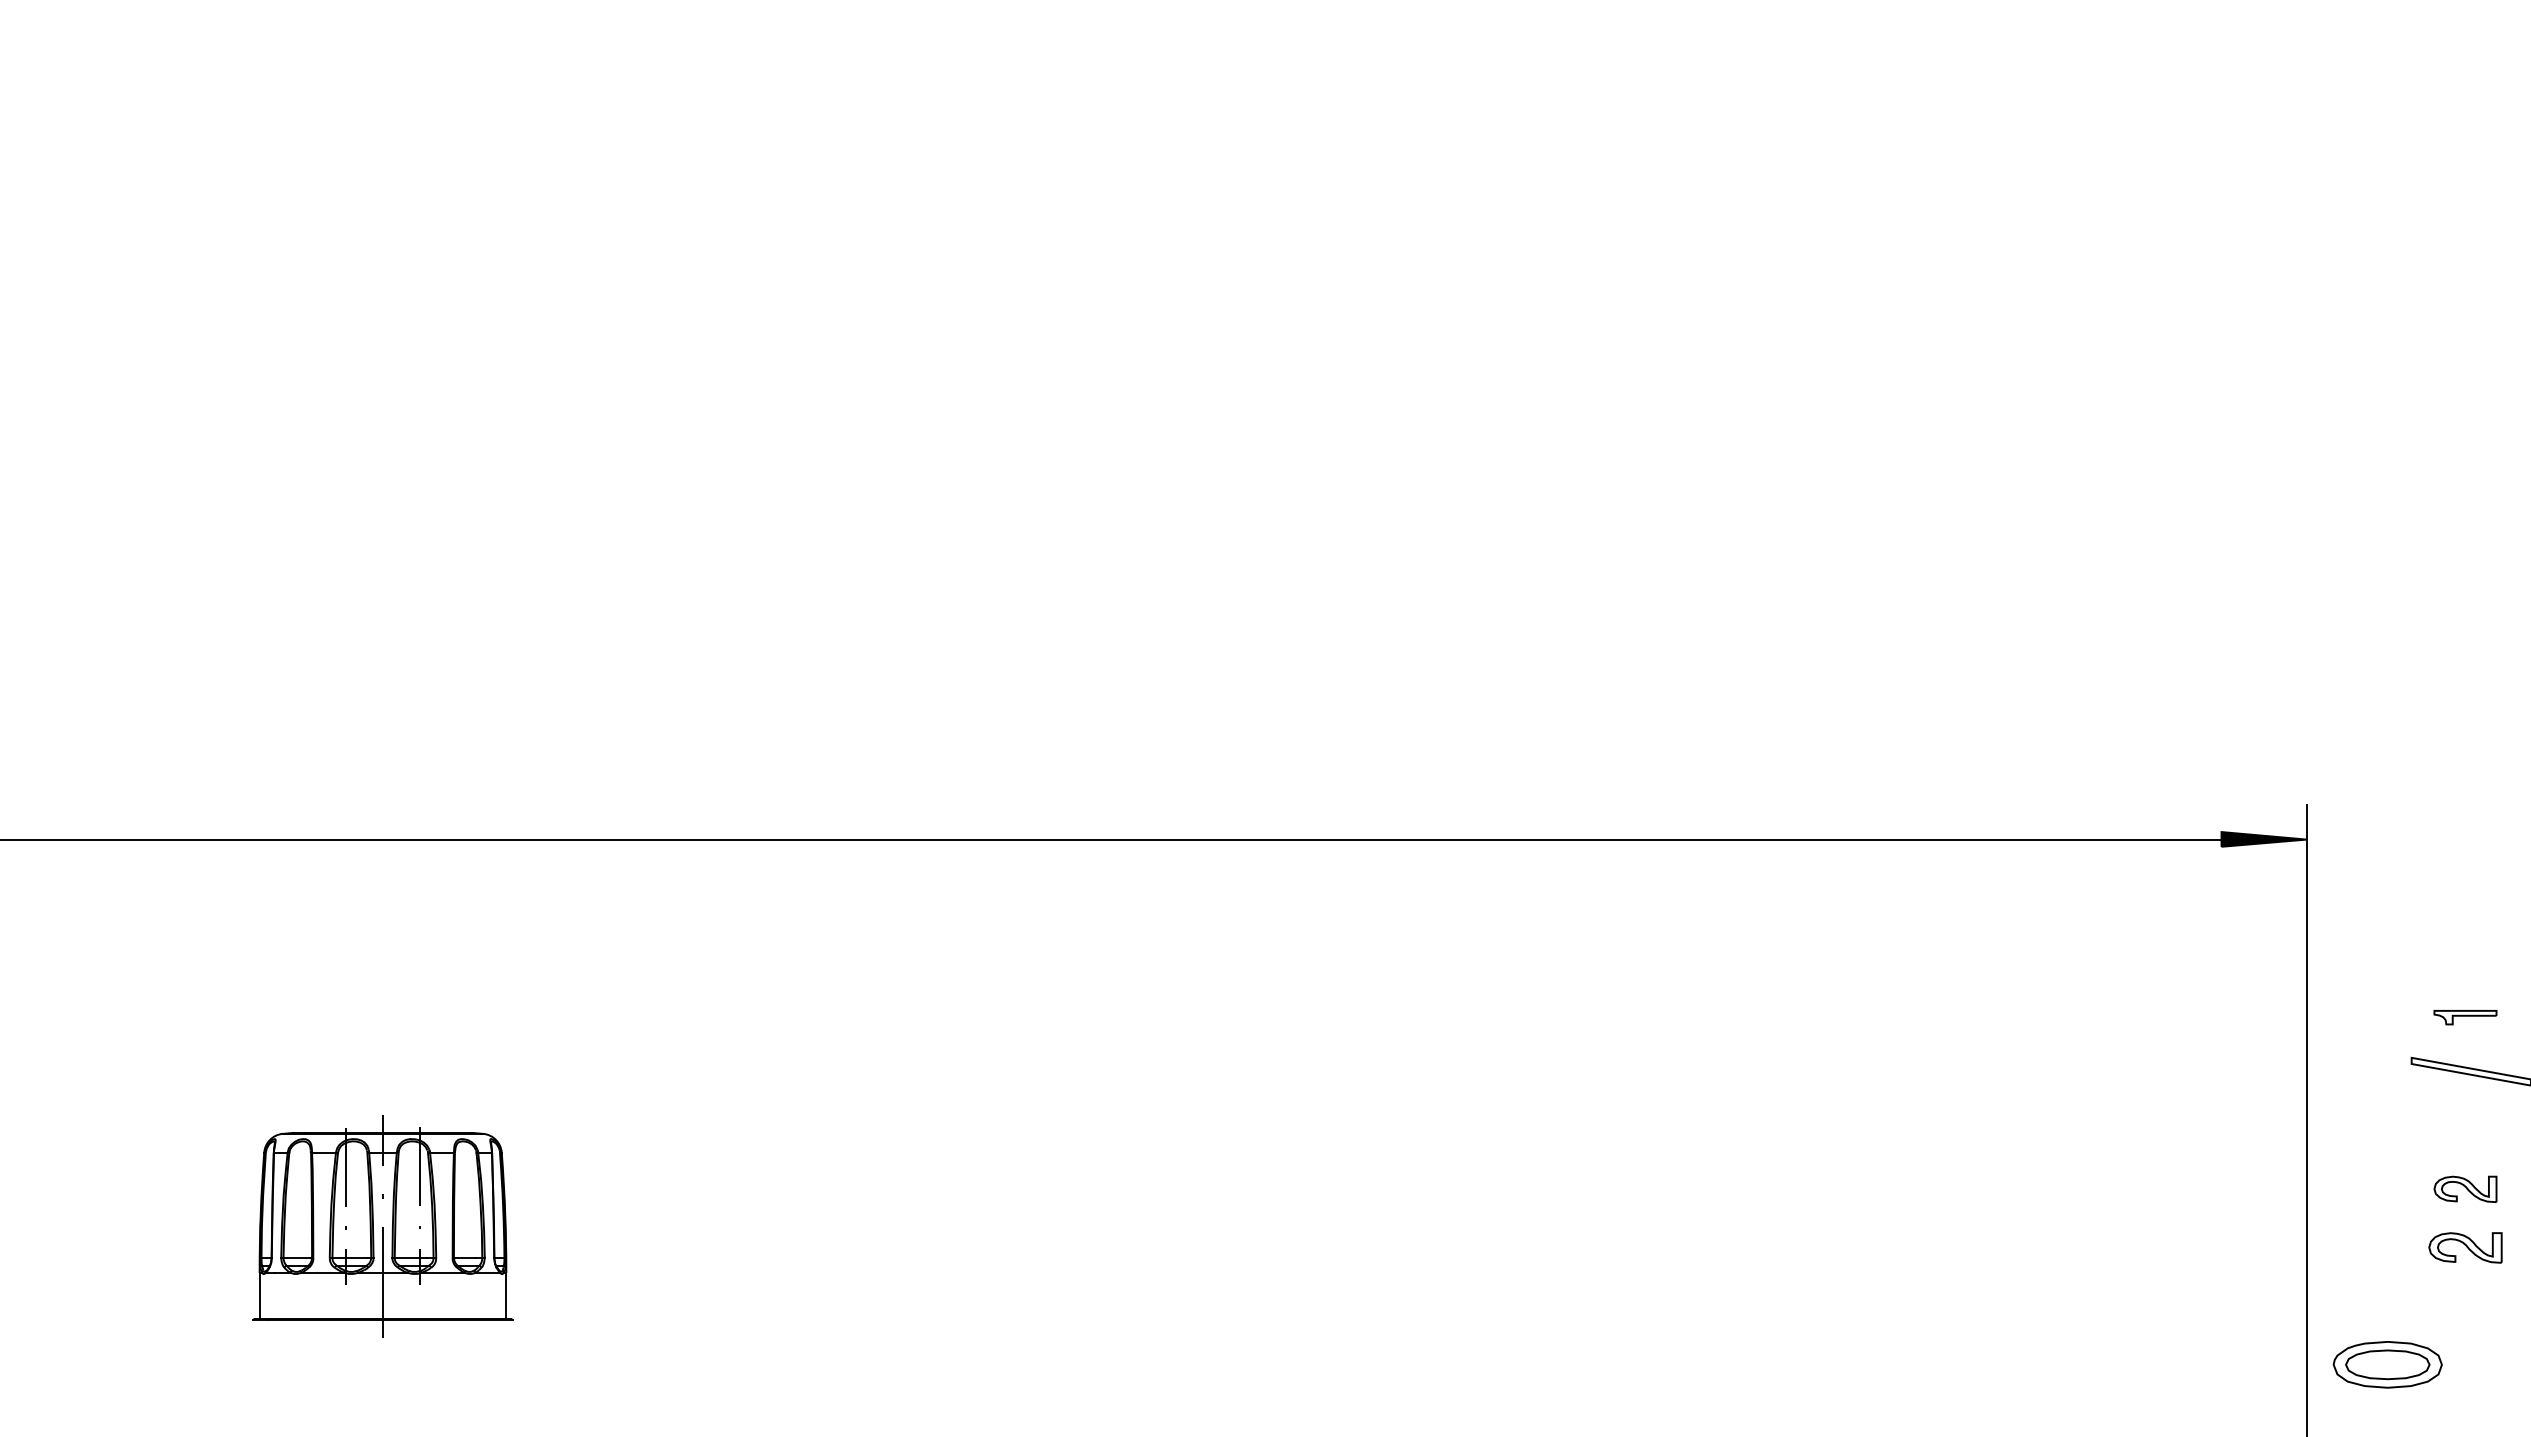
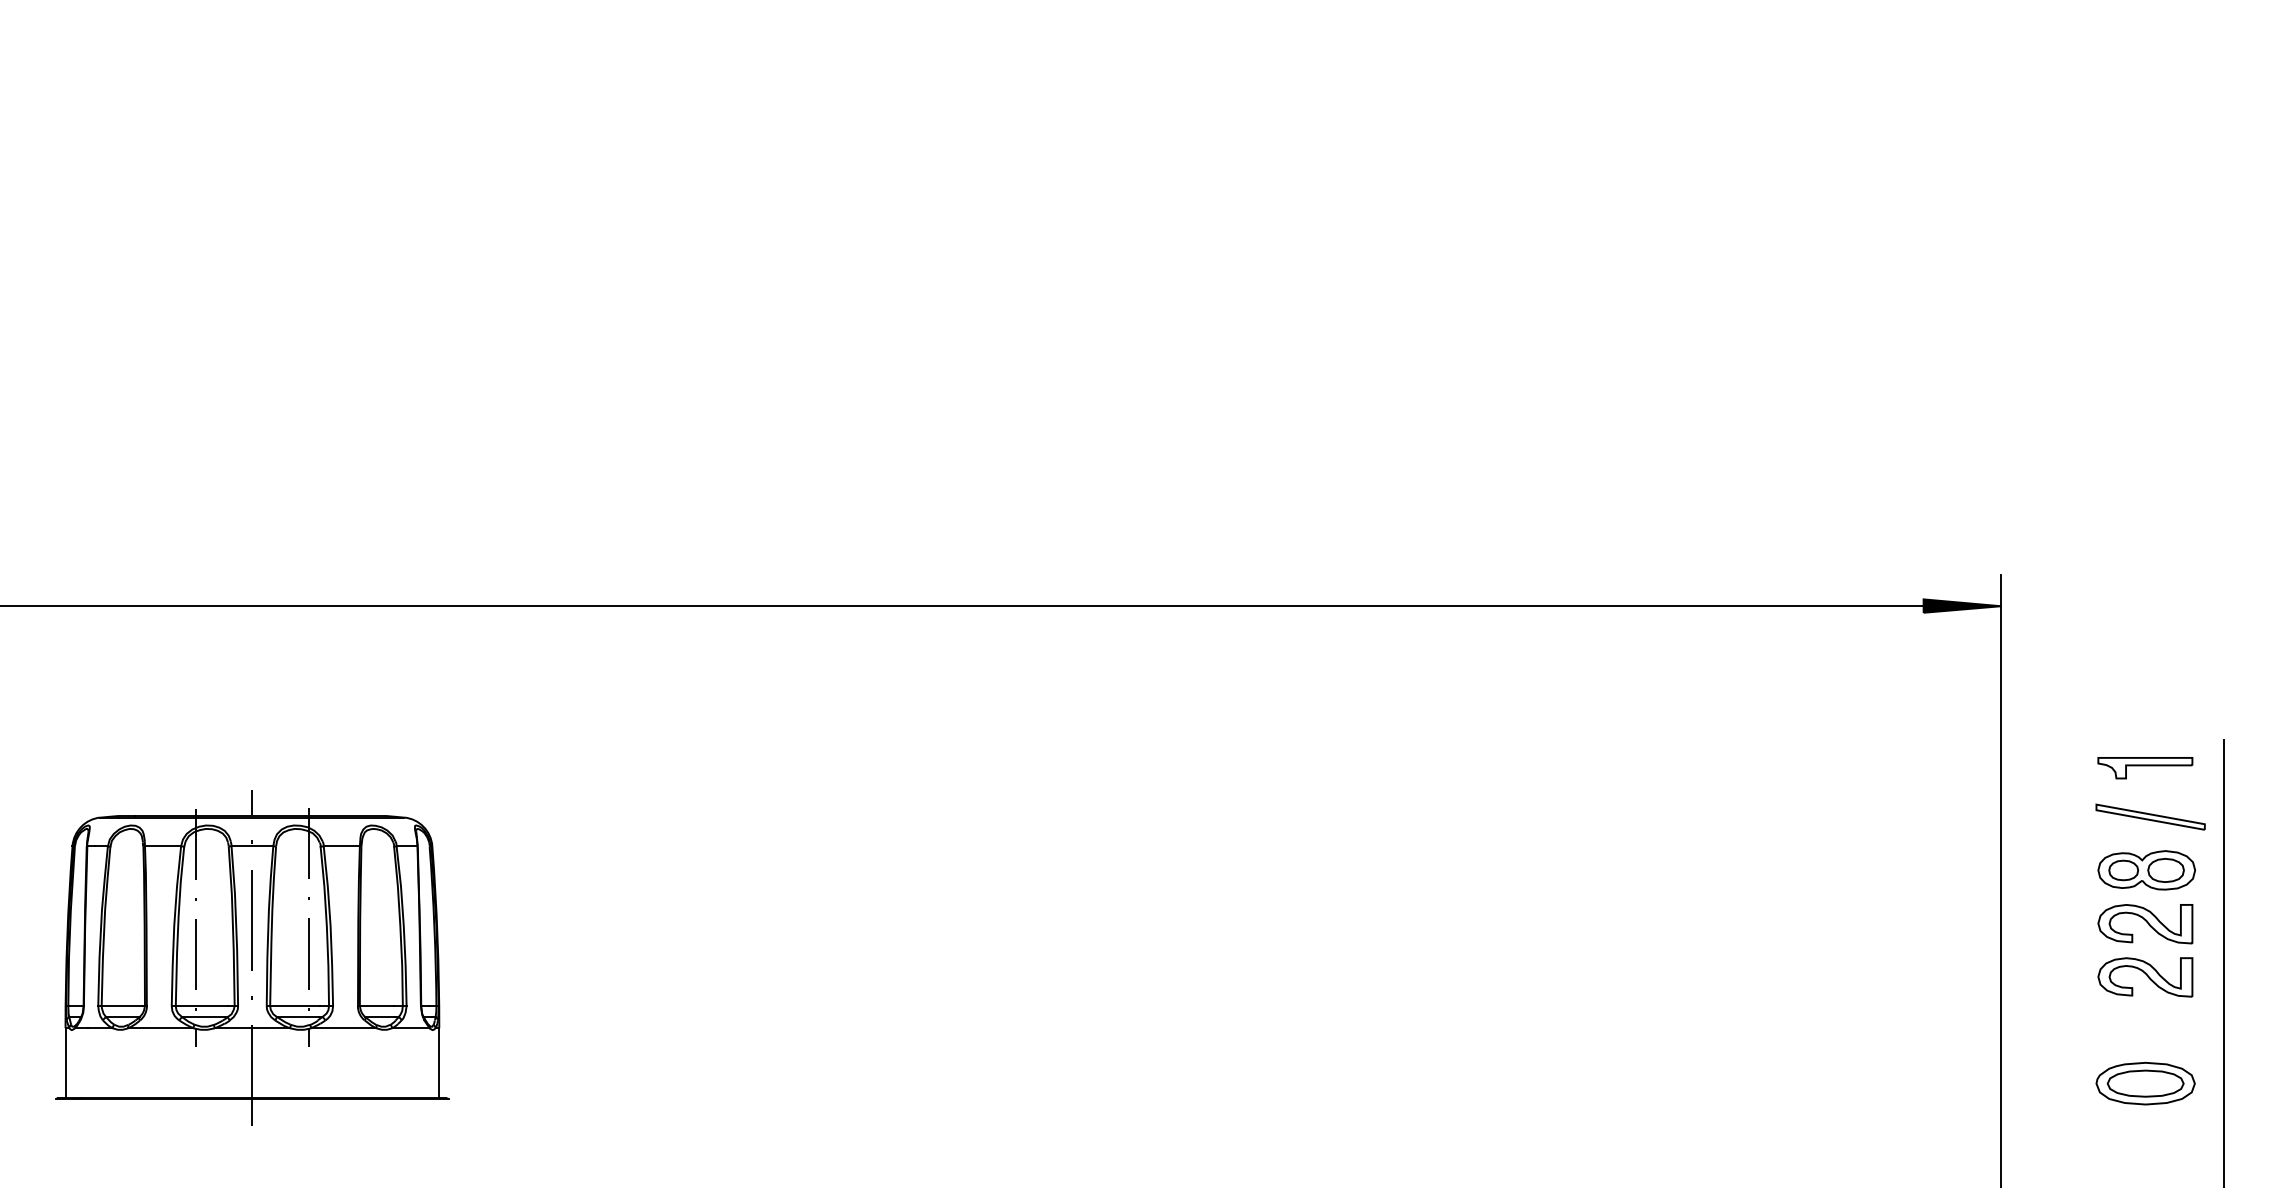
part: (2465, 1017) -> (2145, 767), size x1.67
part: (2466, 1130) -> (2146, 870), added
part: (2465, 1189) -> (2145, 924), size x1.67
part: (382, 1226) -> (251, 957), size x1.67
part: (2465, 1247) -> (2145, 977), size x1.43
part: (2387, 1364) -> (2145, 1083), moved

